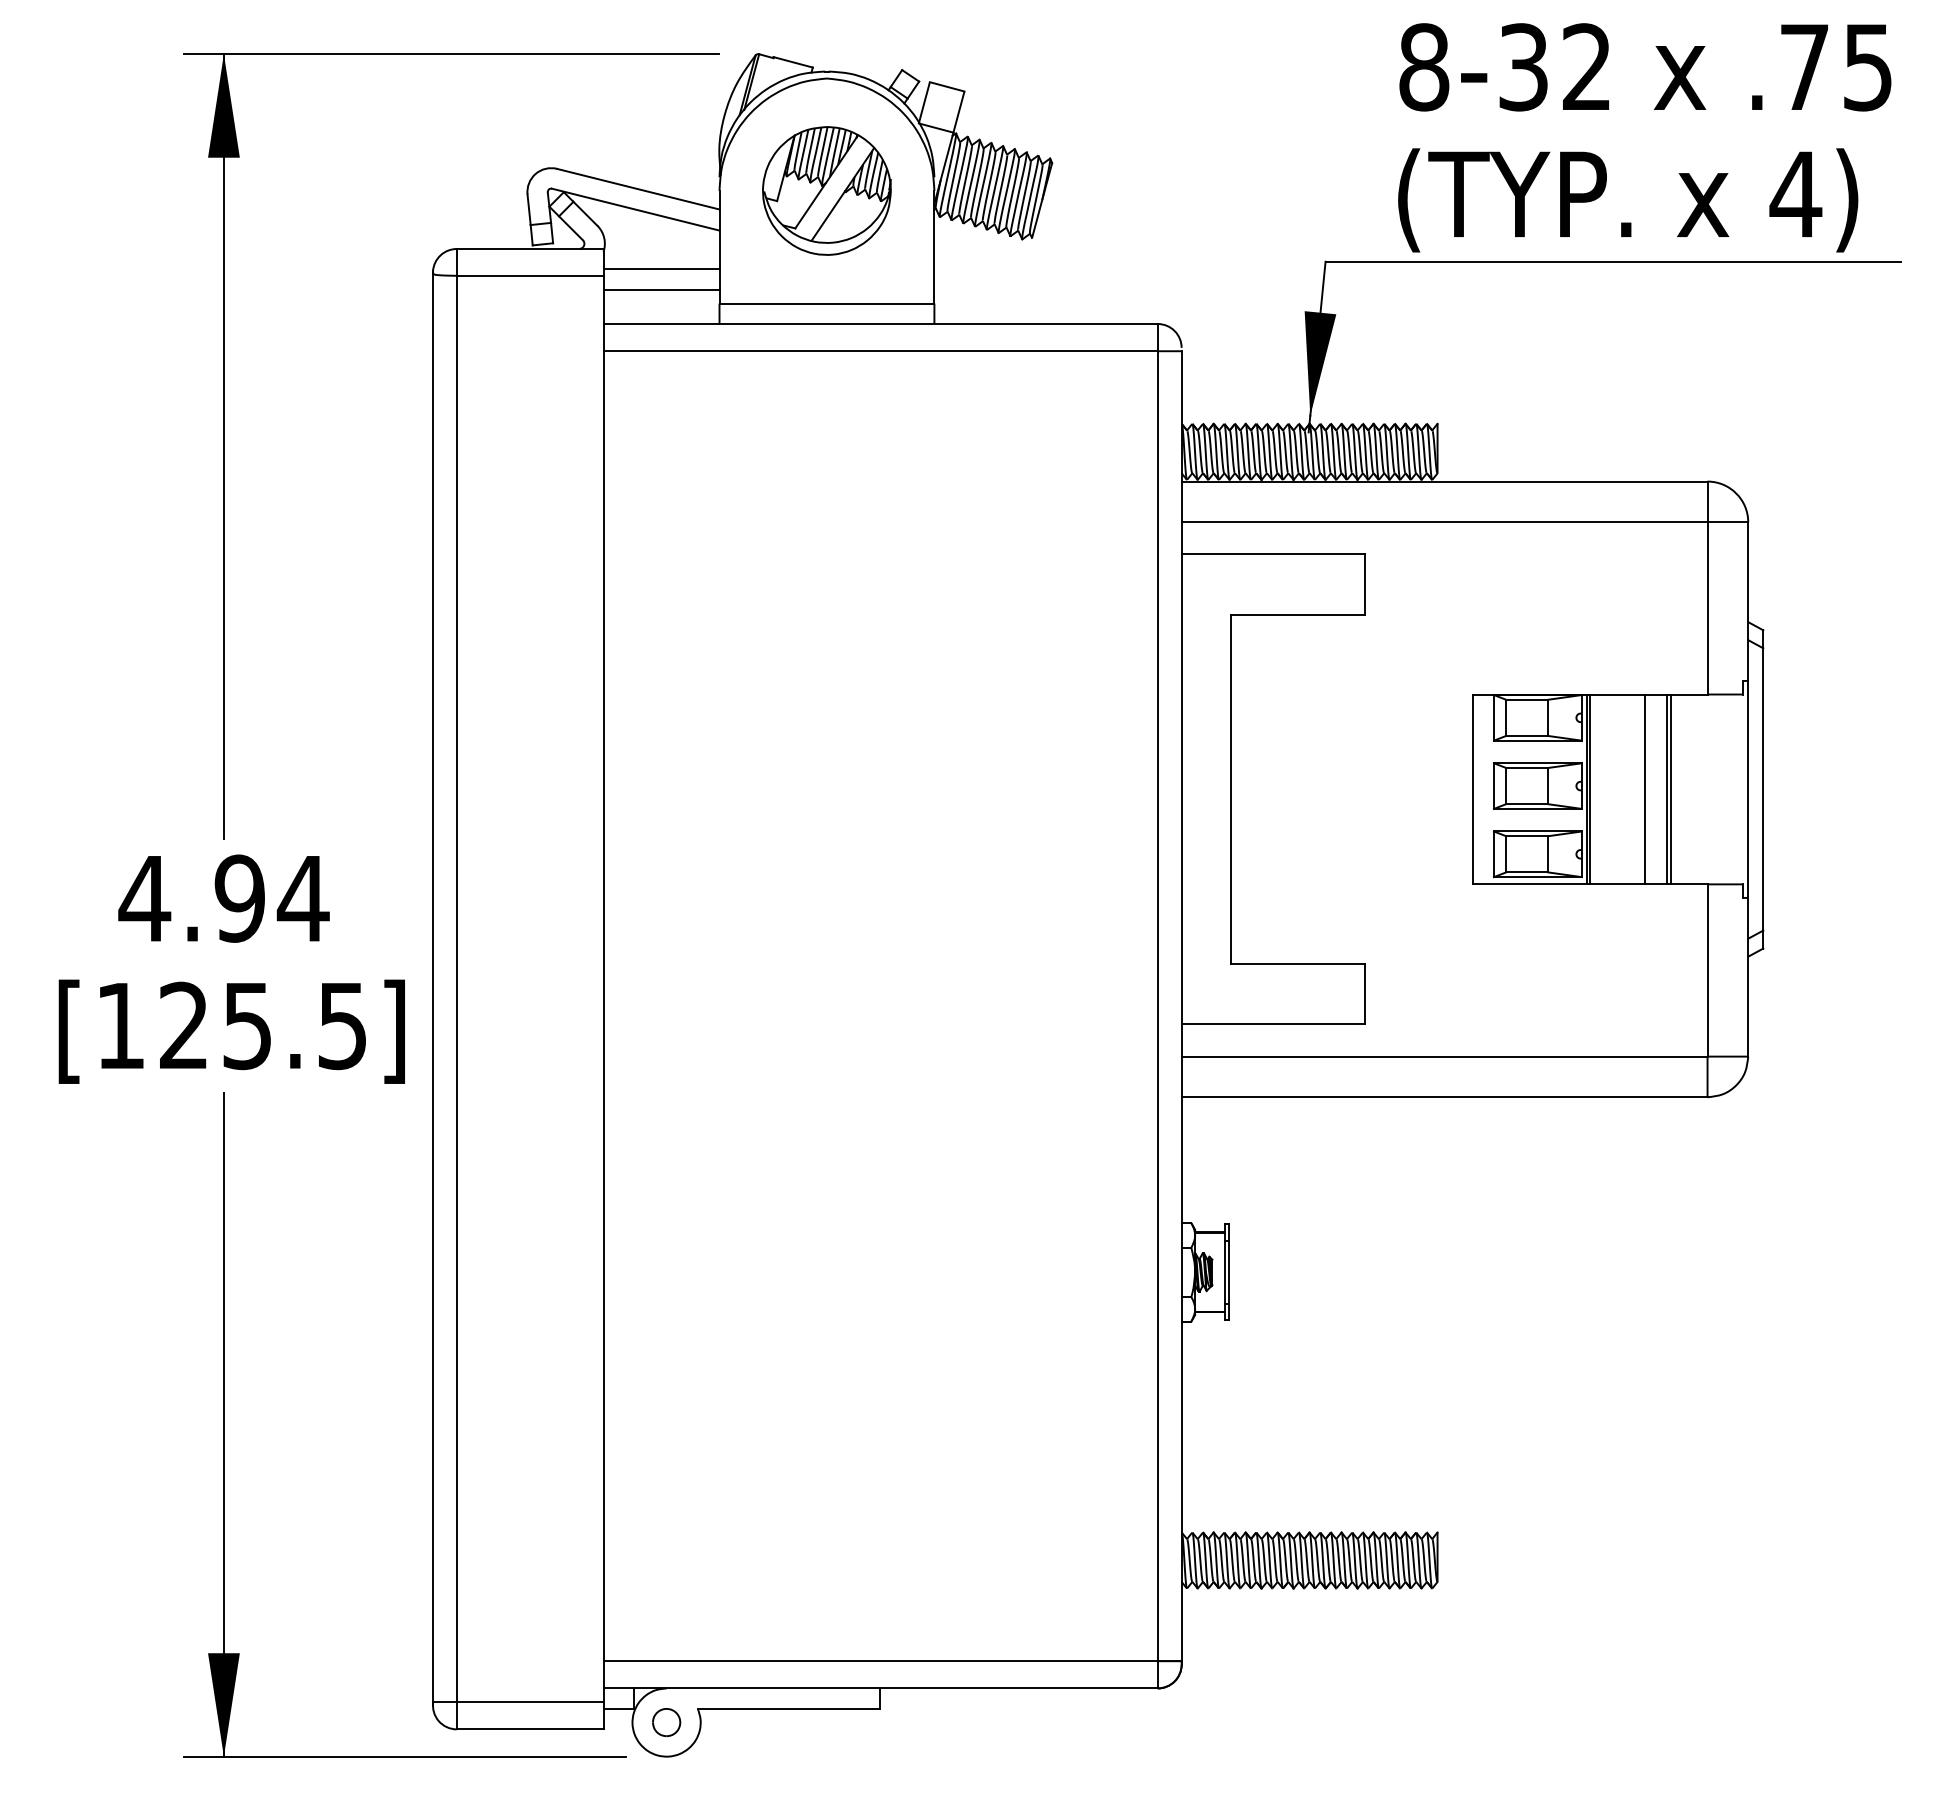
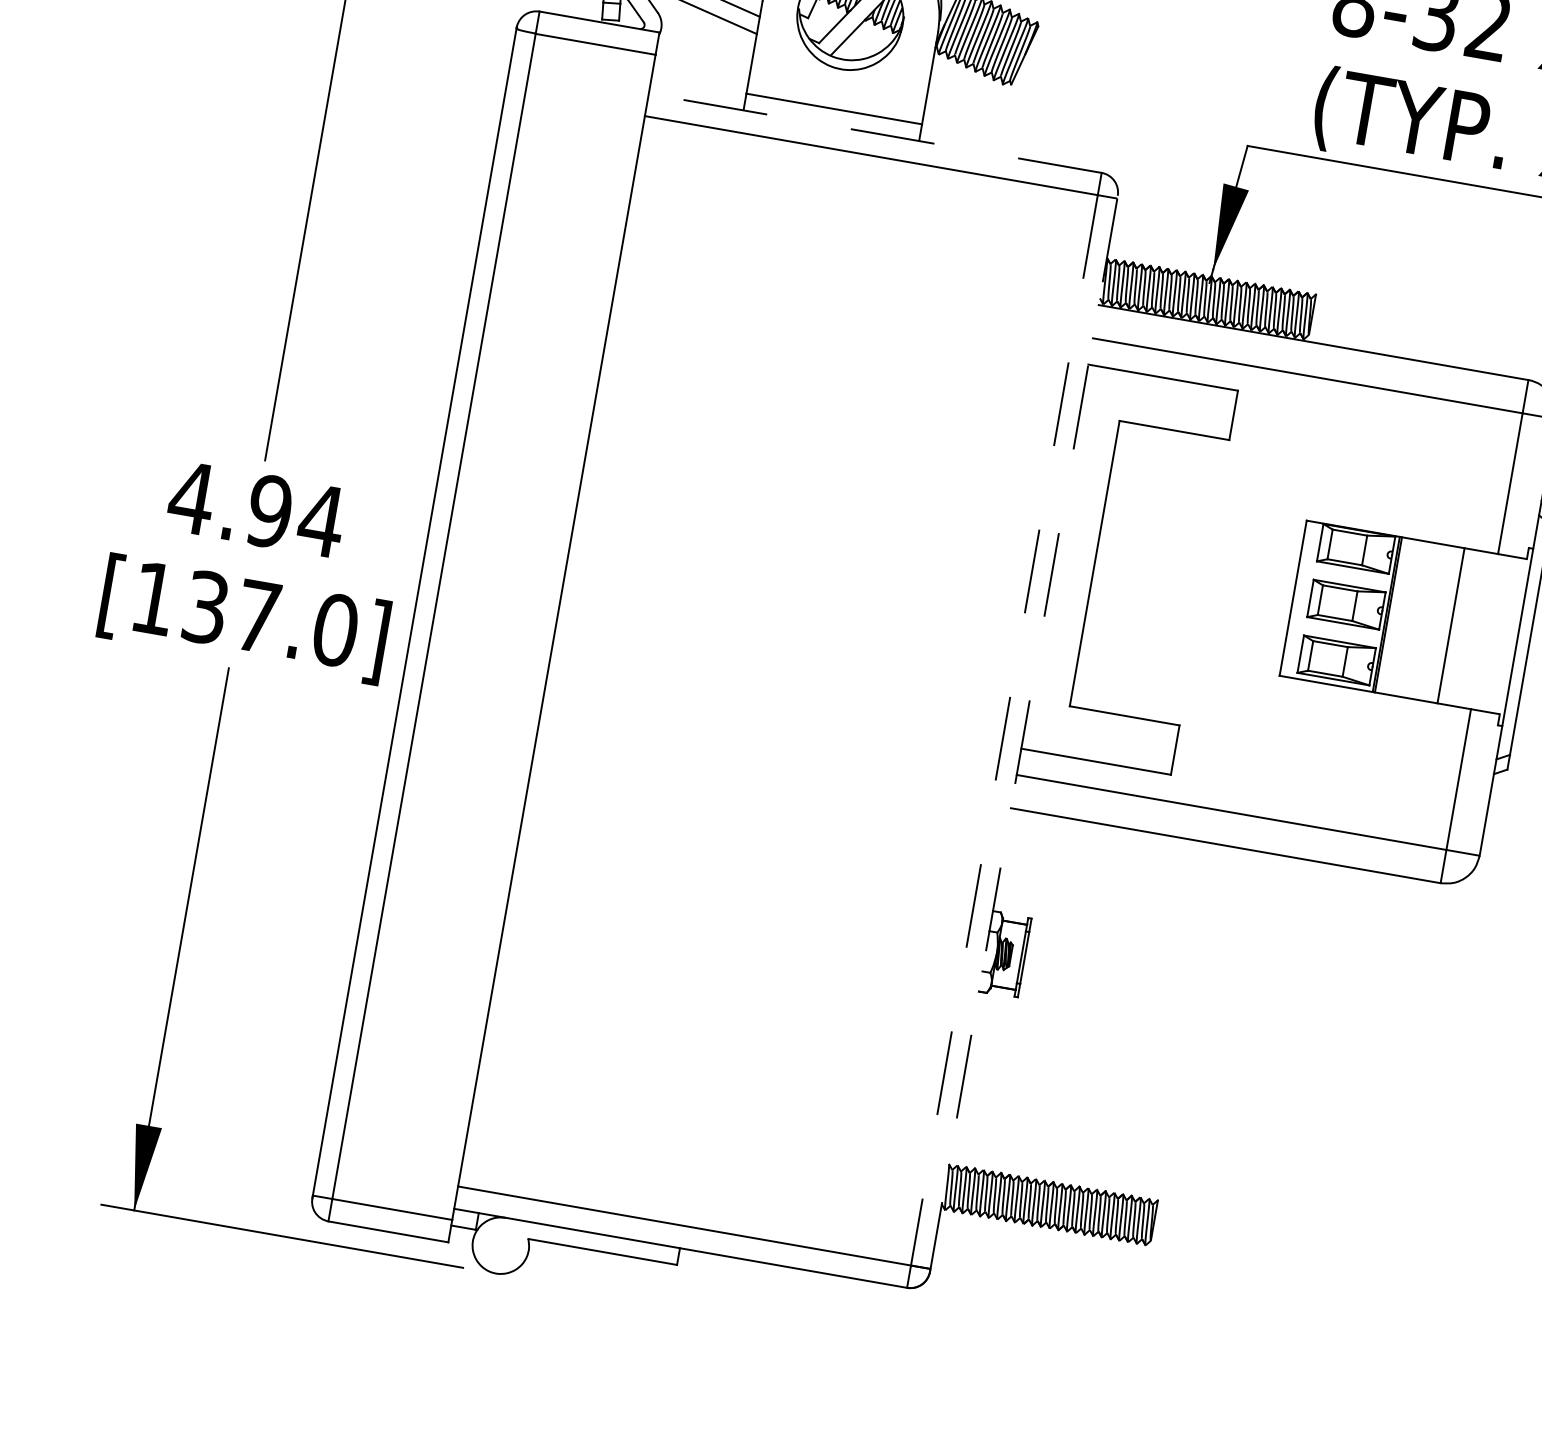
line: (661, 269) -> (703, 57), removed
line: (661, 289) -> (701, 73), removed
line: (880, 324) -> (875, 133), solid -> dashed
line: (1645, 789) -> (1433, 622), removed
line: (1670, 789) -> (1454, 626), removed
line: (1157, 1006) -> (1004, 730), solid -> dashed
line: (1181, 1006) -> (1023, 733), solid -> dashed
text: (263, 1025) -> (270, 618), [125.5] -> [137.0]
part: (666, 1722) -> (500, 1245), removed

